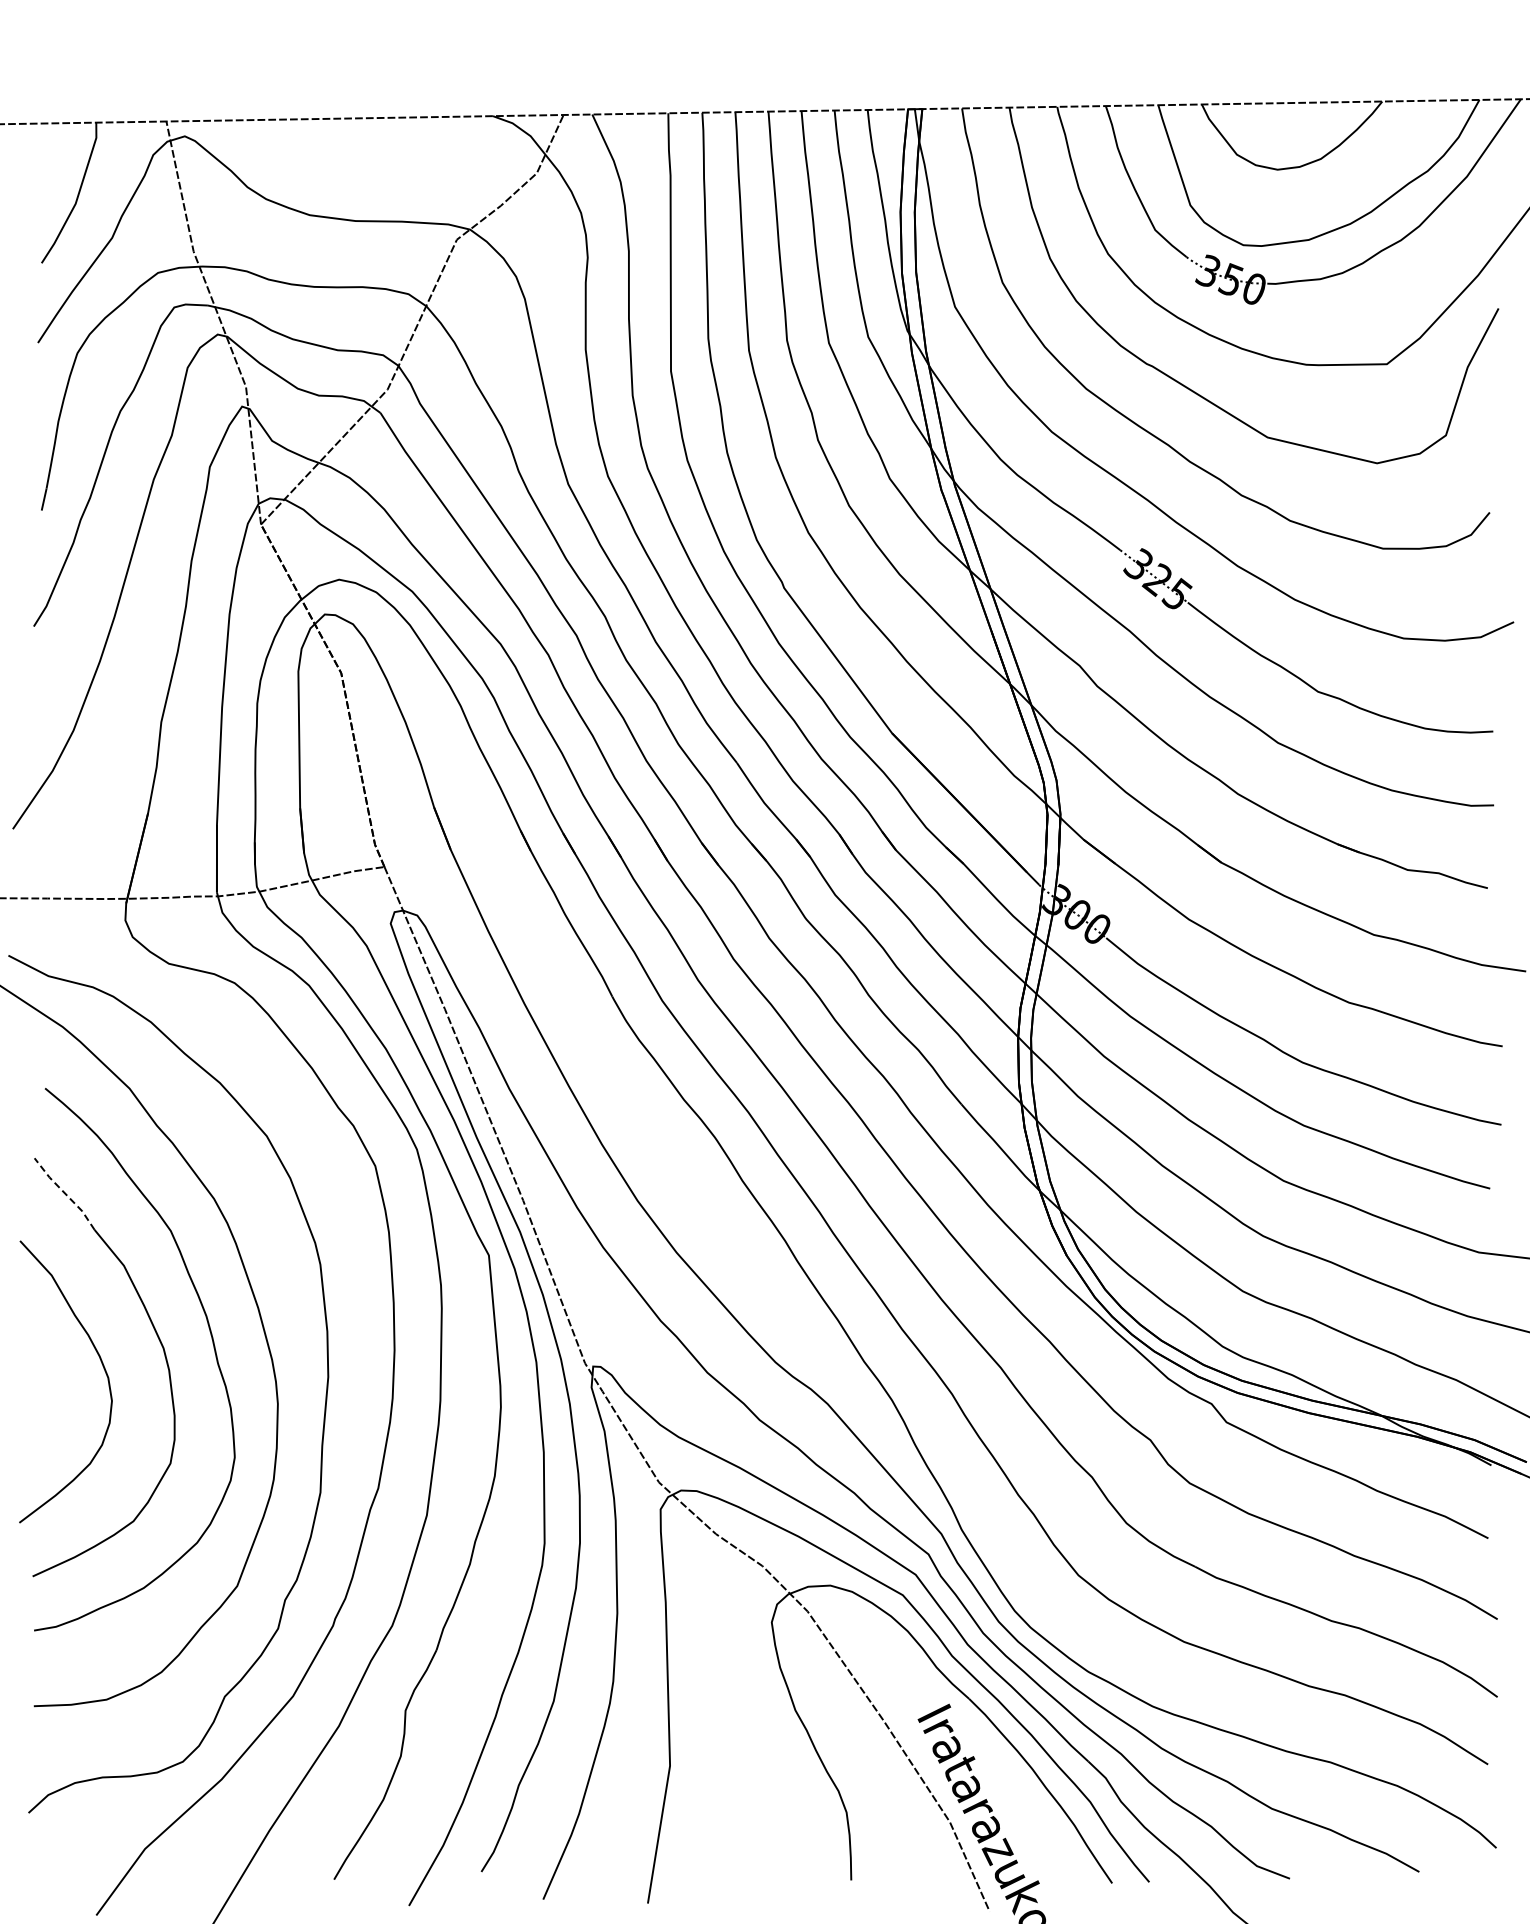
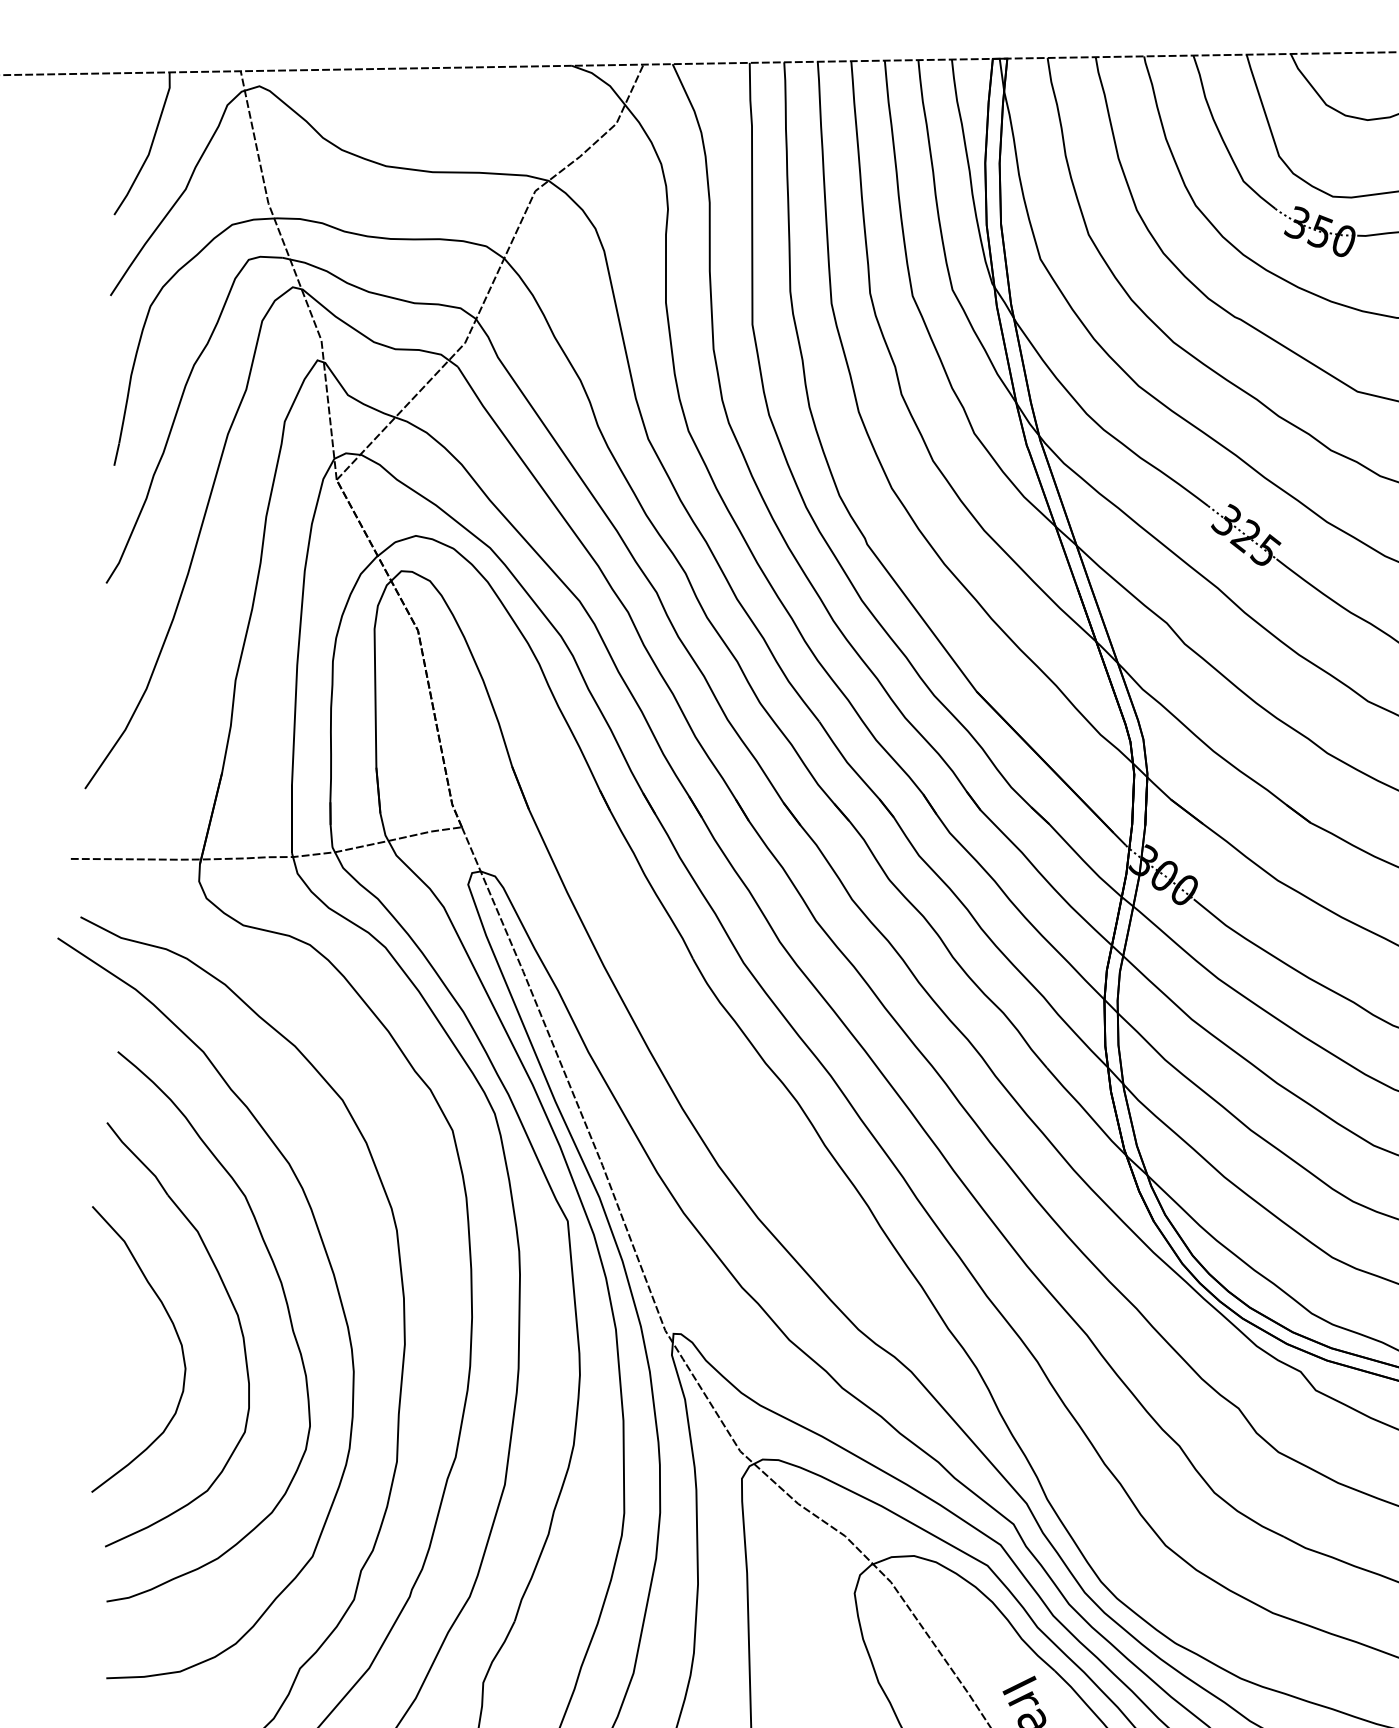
line: (65, 1193) -> (138, 1158), dashed -> solid

